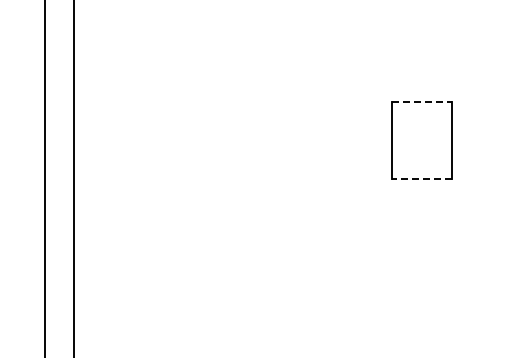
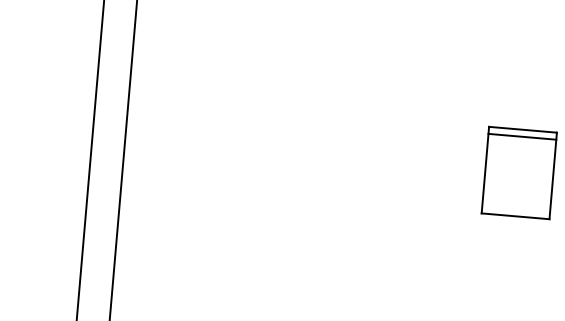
line: (422, 102) -> (523, 130), dashed -> solid
line: (422, 108) -> (522, 136), added
line: (422, 178) -> (515, 216), dashed -> solid

